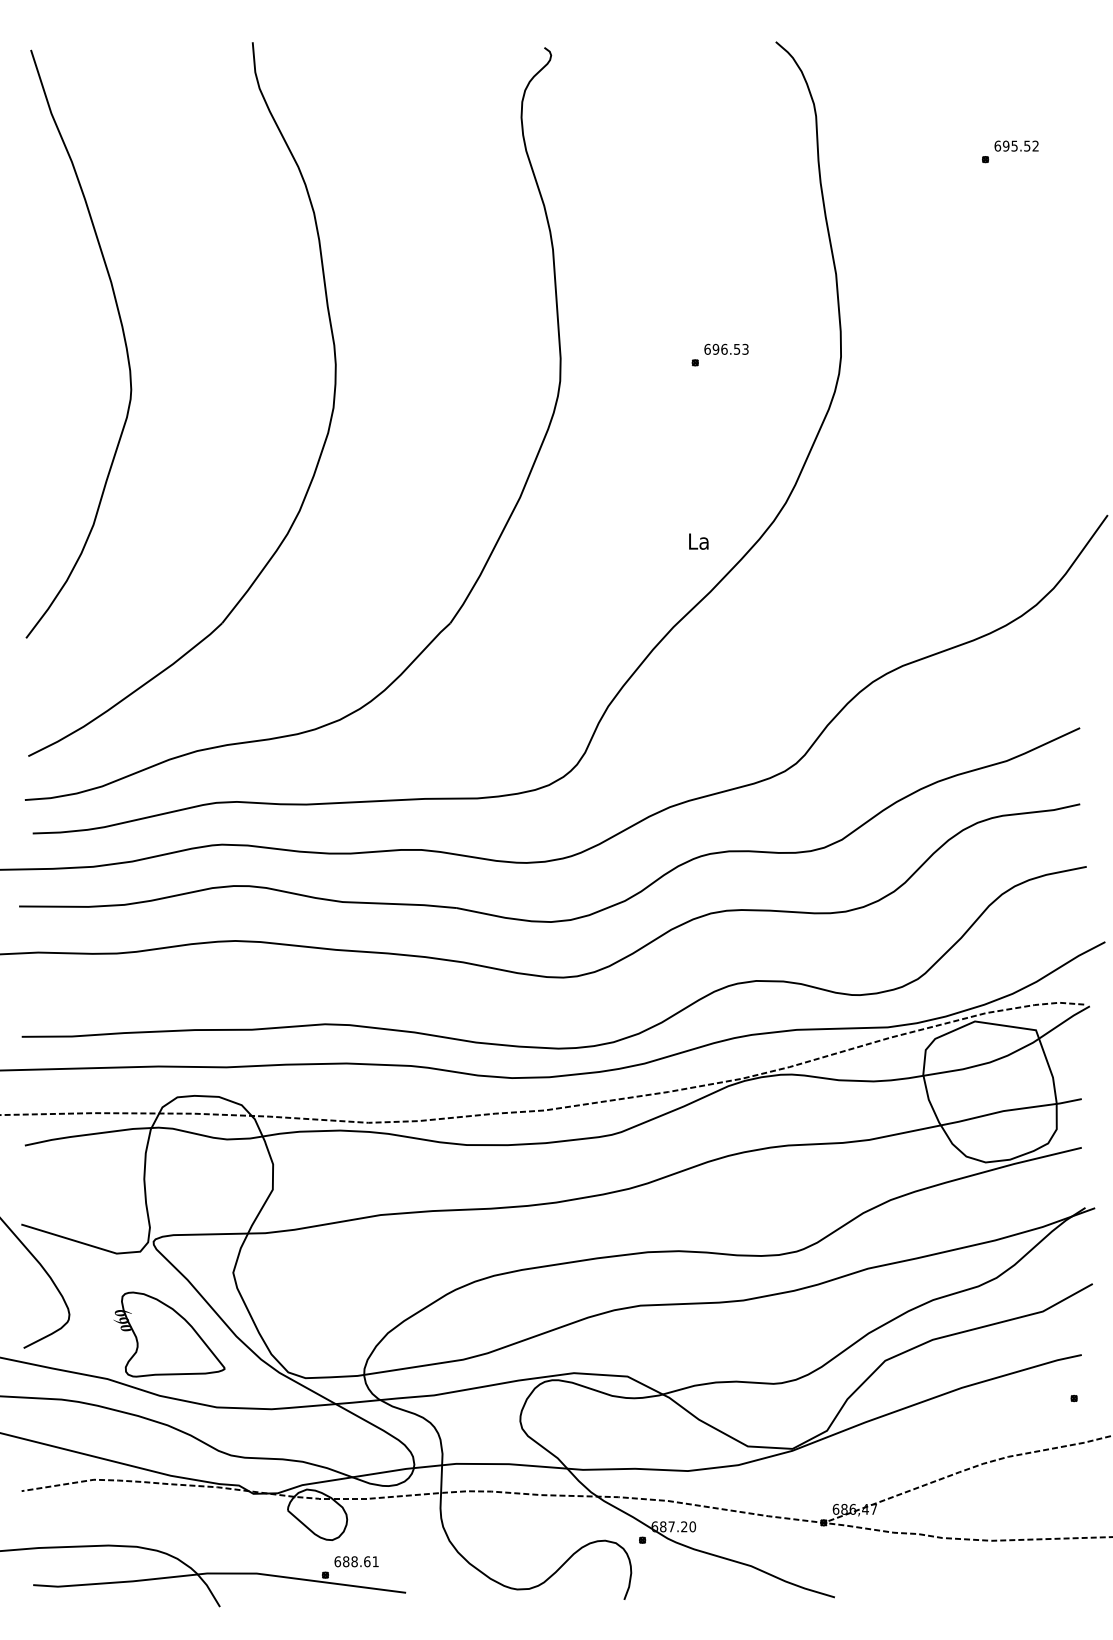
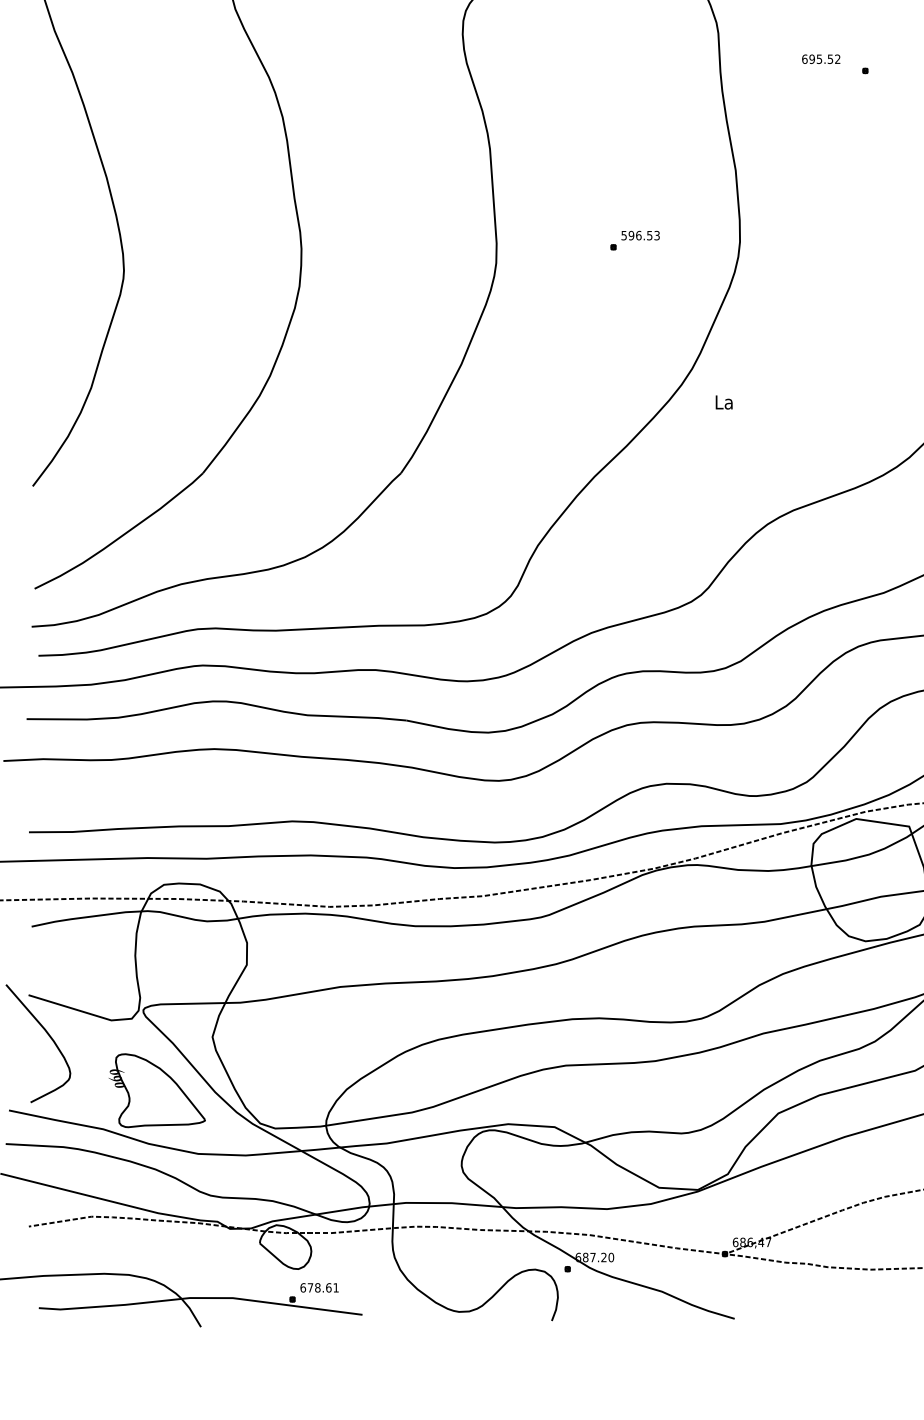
text: (1016, 145) -> (821, 58), moved
text: (707, 348) -> (624, 234), 696.53 -> 596.53
text: (698, 541) -> (723, 402), moved
text: (346, 1561) -> (310, 1287), 688.61 -> 678.61

